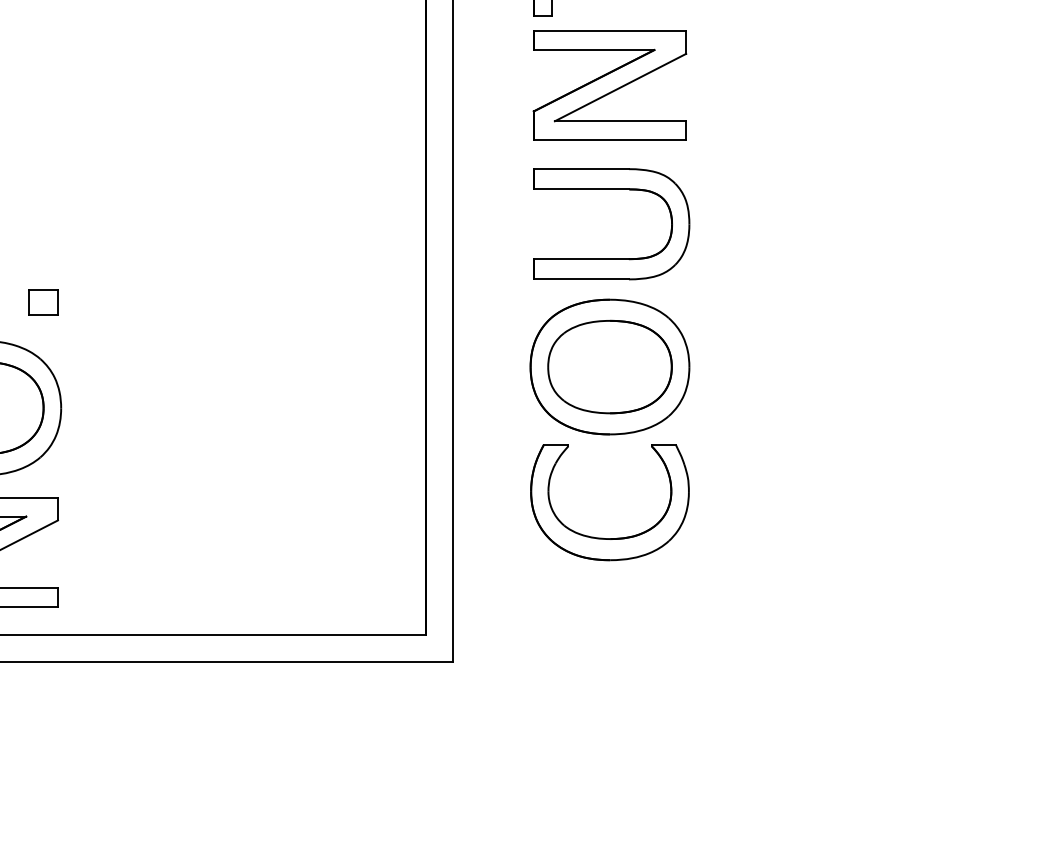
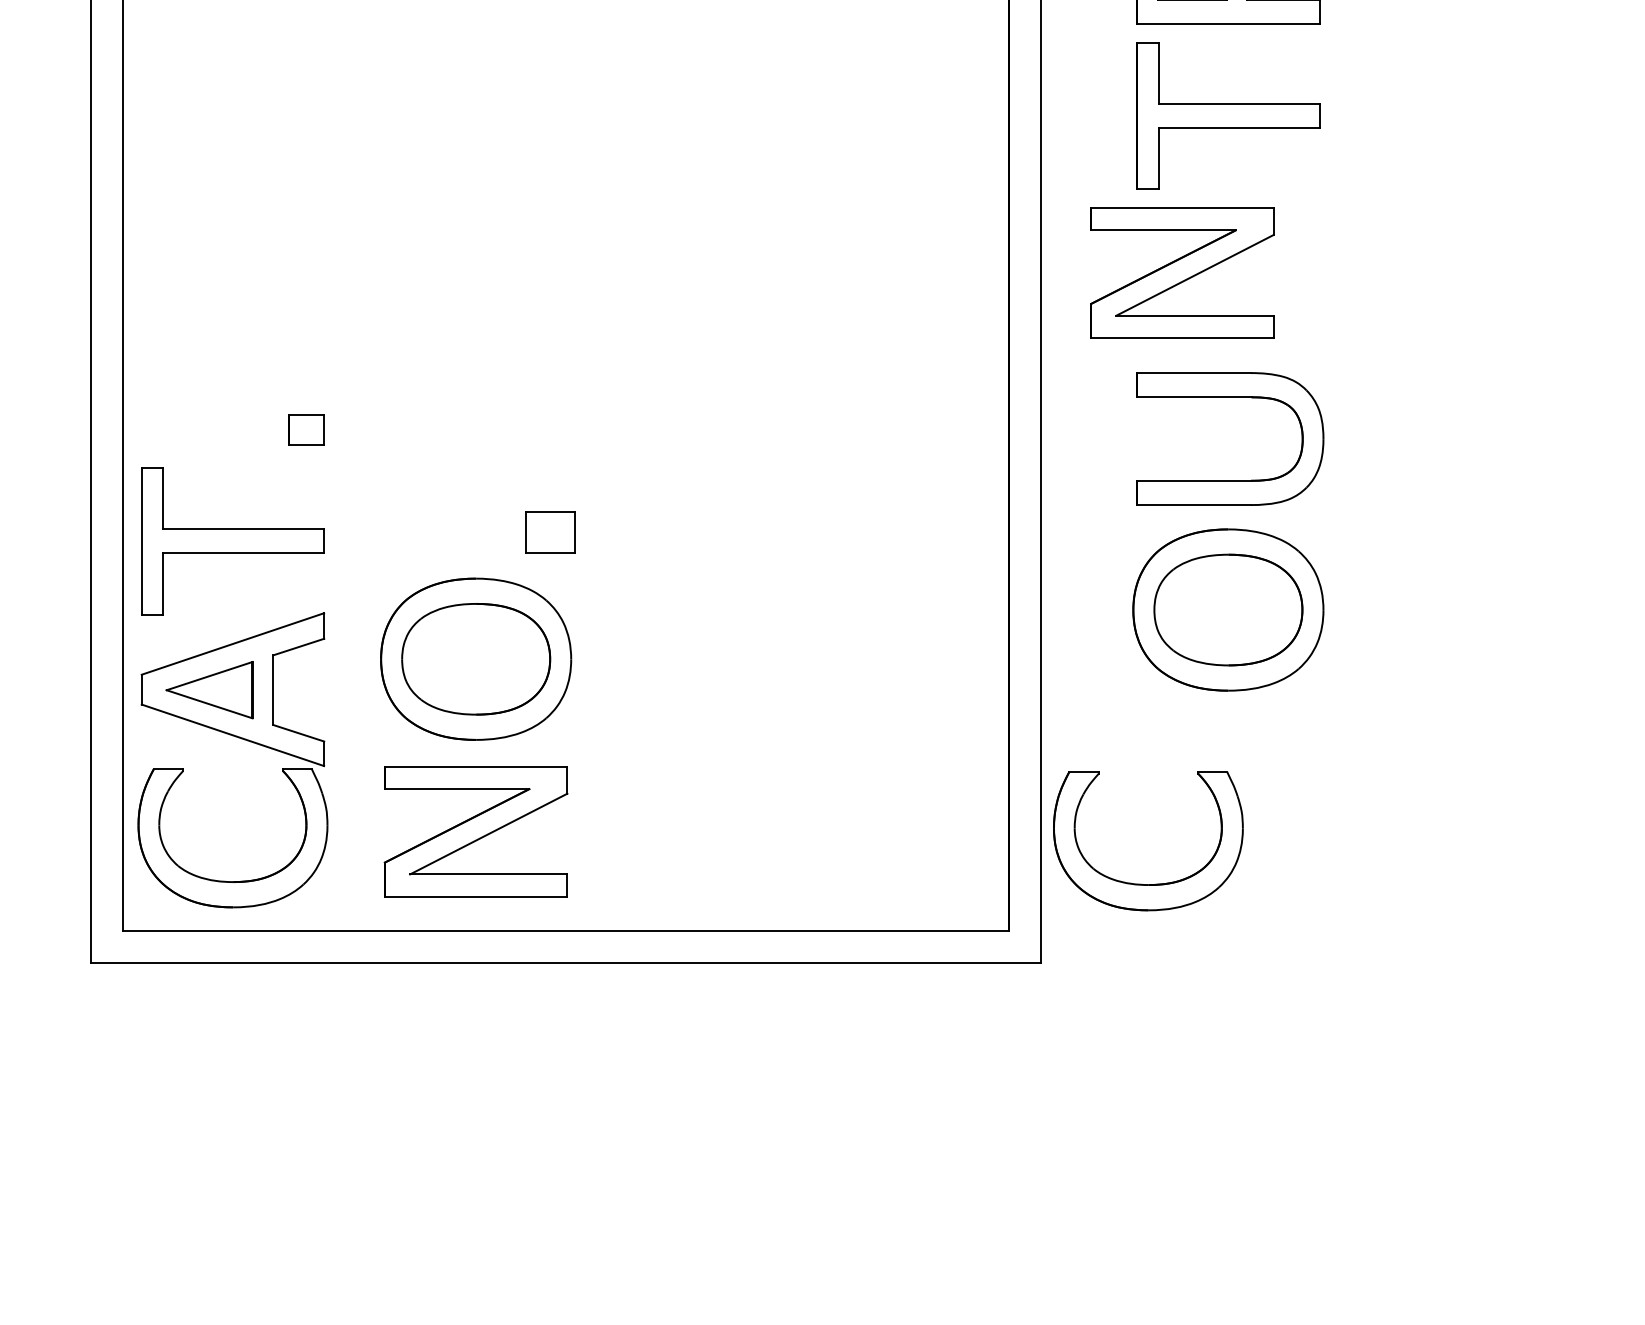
part: (610, 85) -> (1182, 272), moved
part: (43, 302) -> (549, 532), size x1.4
part: (604, 537) -> (1141, 883), moved

